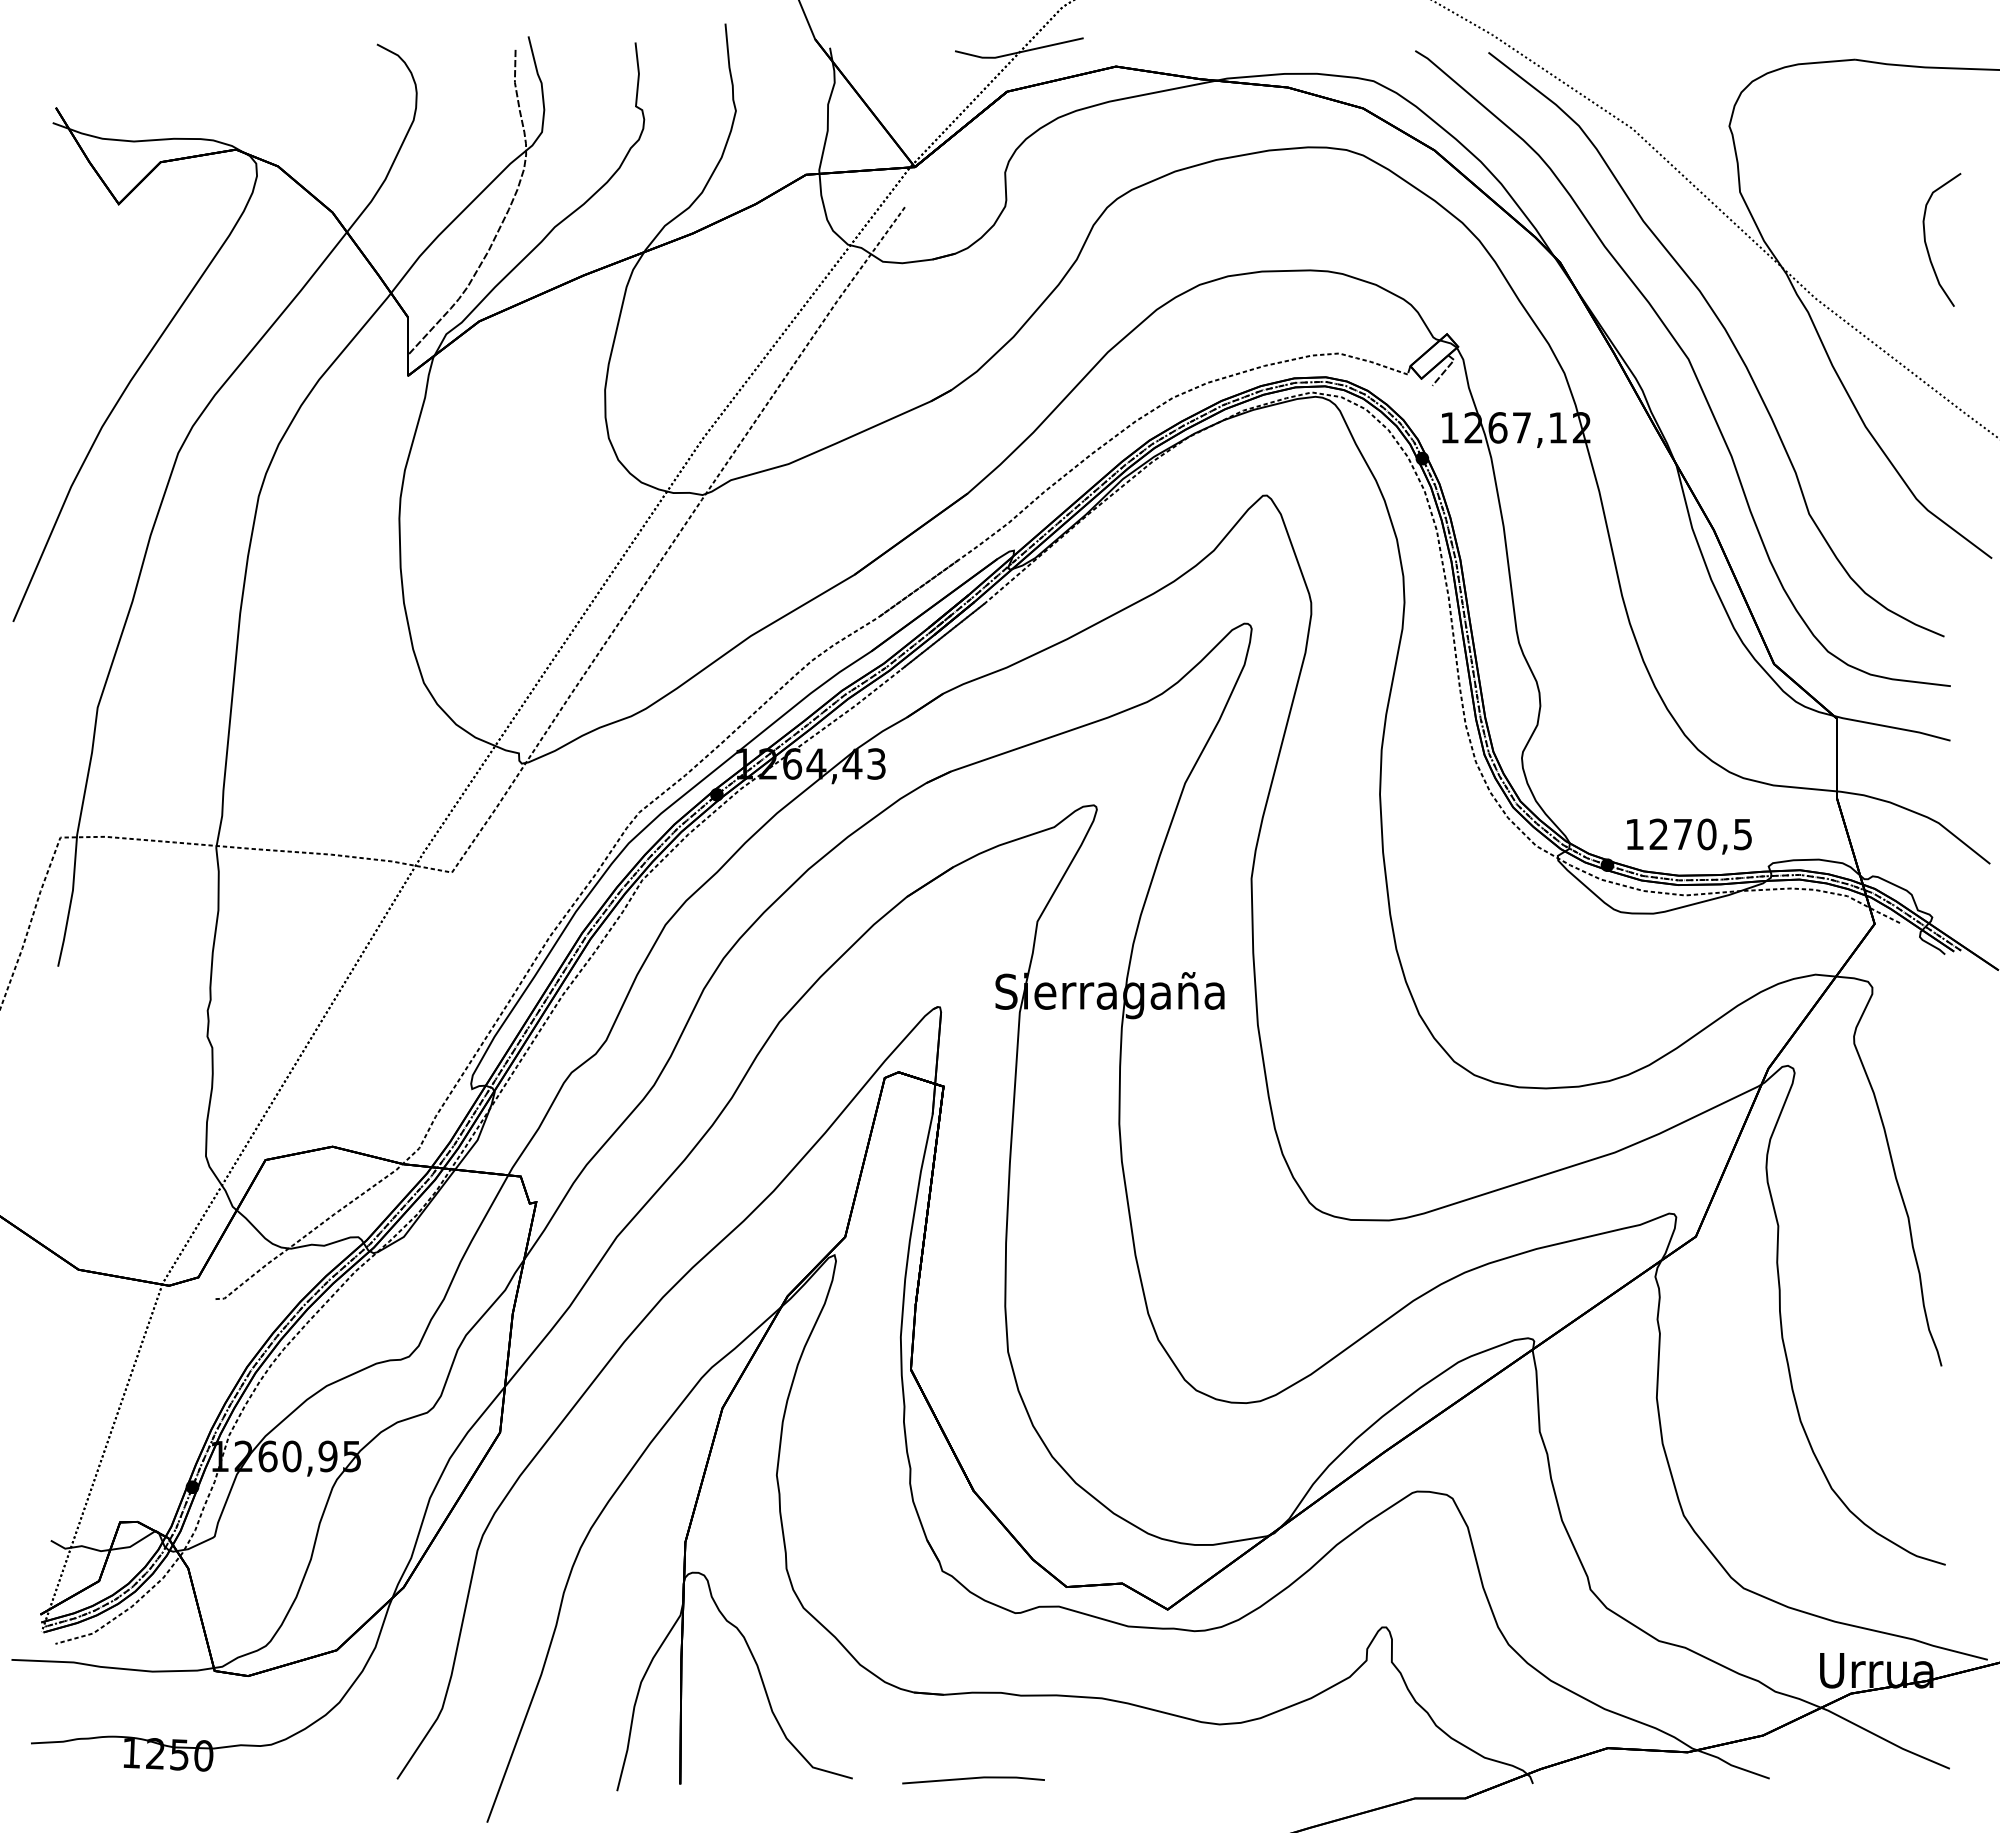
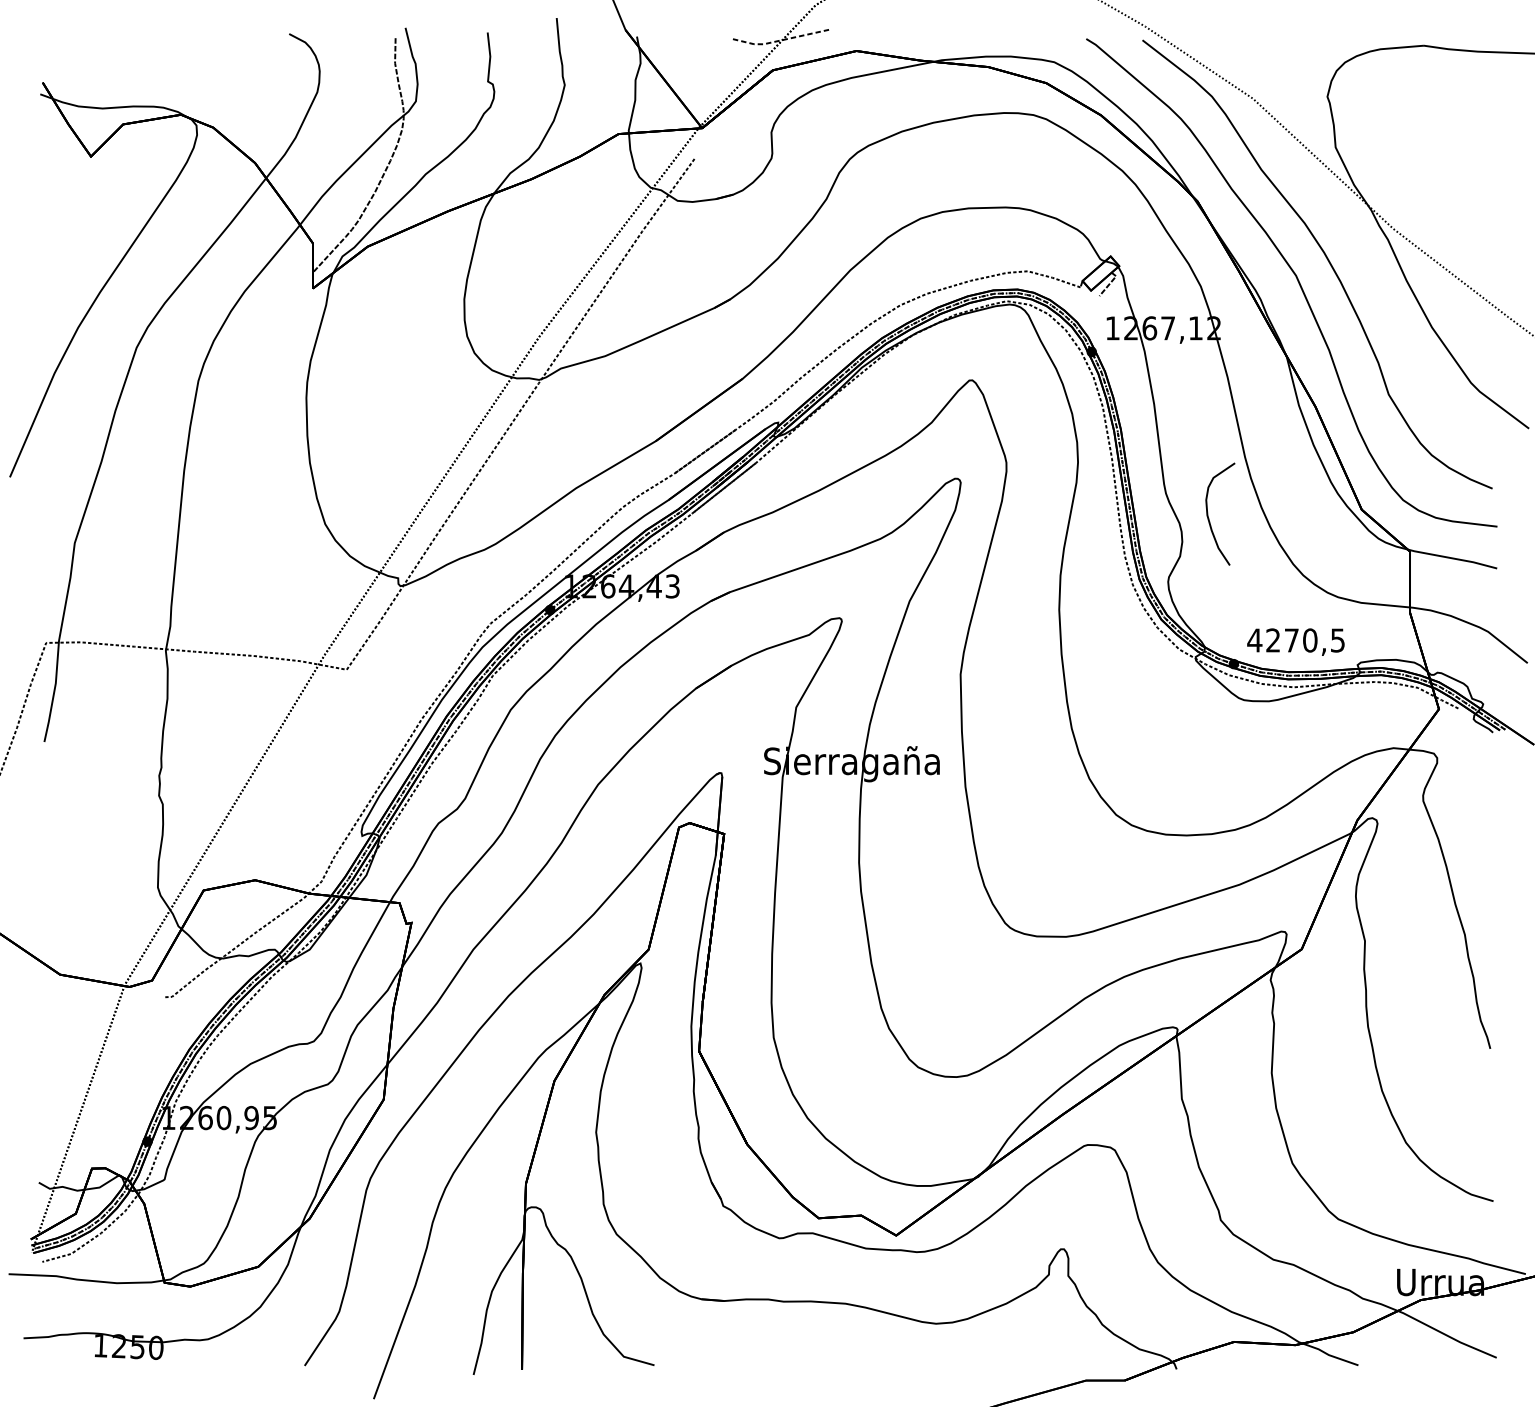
line: (1018, 52) -> (781, 40), solid -> dashed
curve: (1927, 245) -> (1209, 518), moved
text: (1634, 834) -> (1254, 640), 1270,5 -> 4270,5
line: (973, 1779) -> (747, 1366), removed

